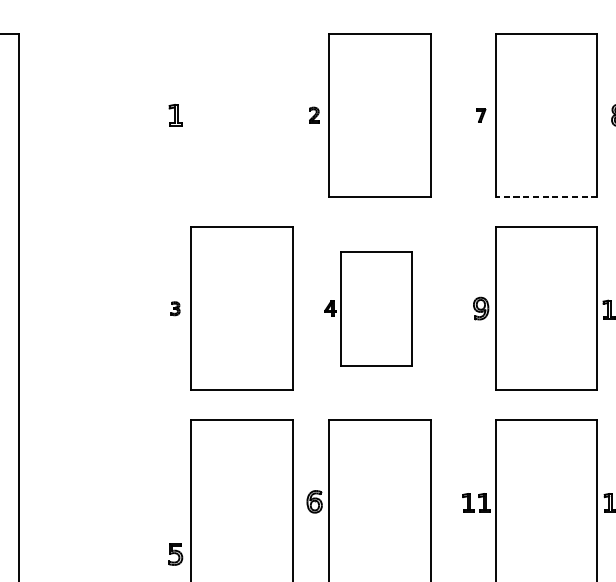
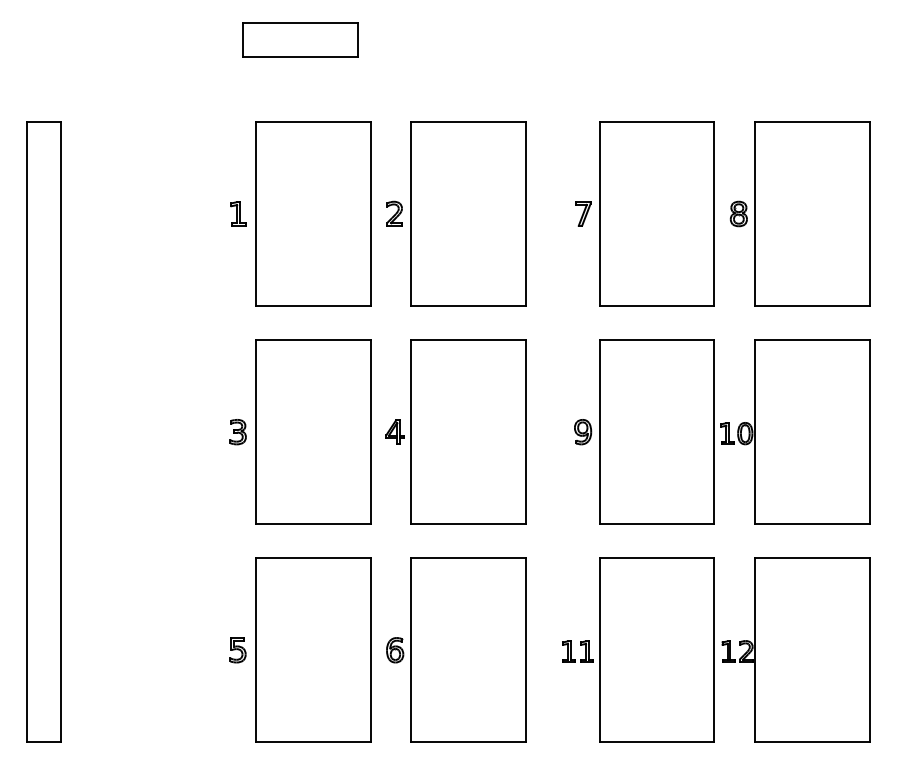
part: (242, 114) -> (313, 213), added
part: (314, 114) -> (394, 213), size x1.43
part: (481, 114) -> (583, 213), size x1.67
line: (546, 196) -> (656, 305), dashed -> solid
part: (174, 308) -> (237, 432), size x1.67
part: (368, 308) -> (455, 431), size x1.43
part: (174, 554) -> (237, 650), moved

